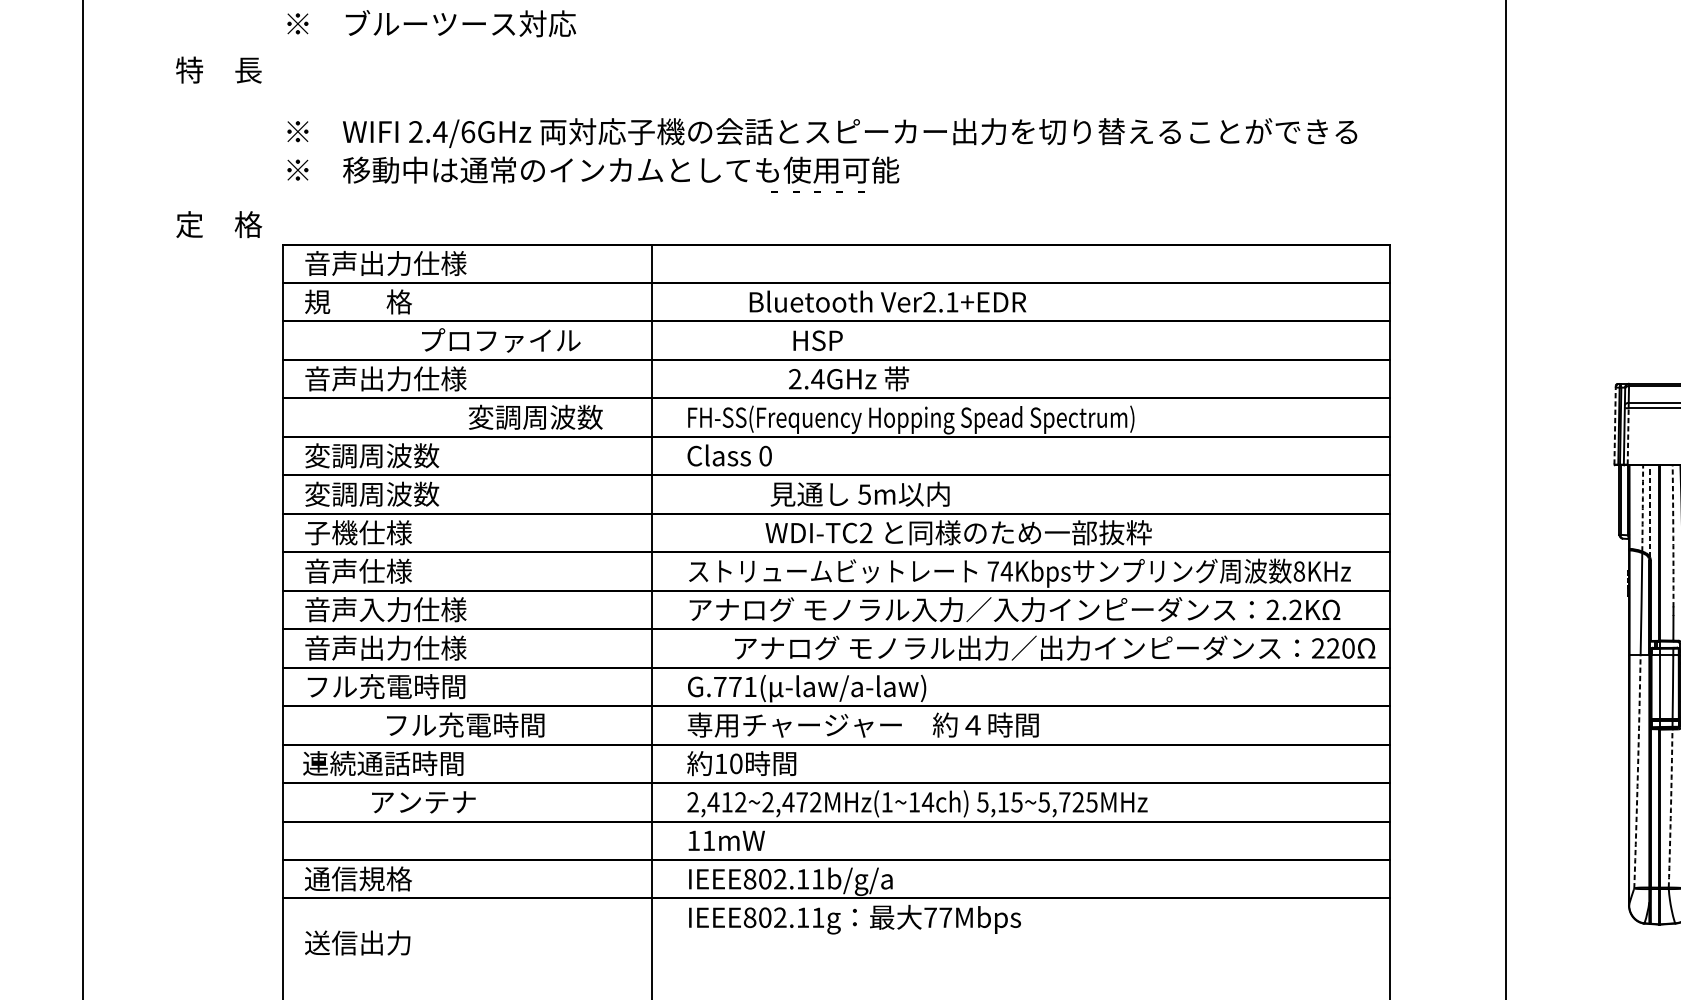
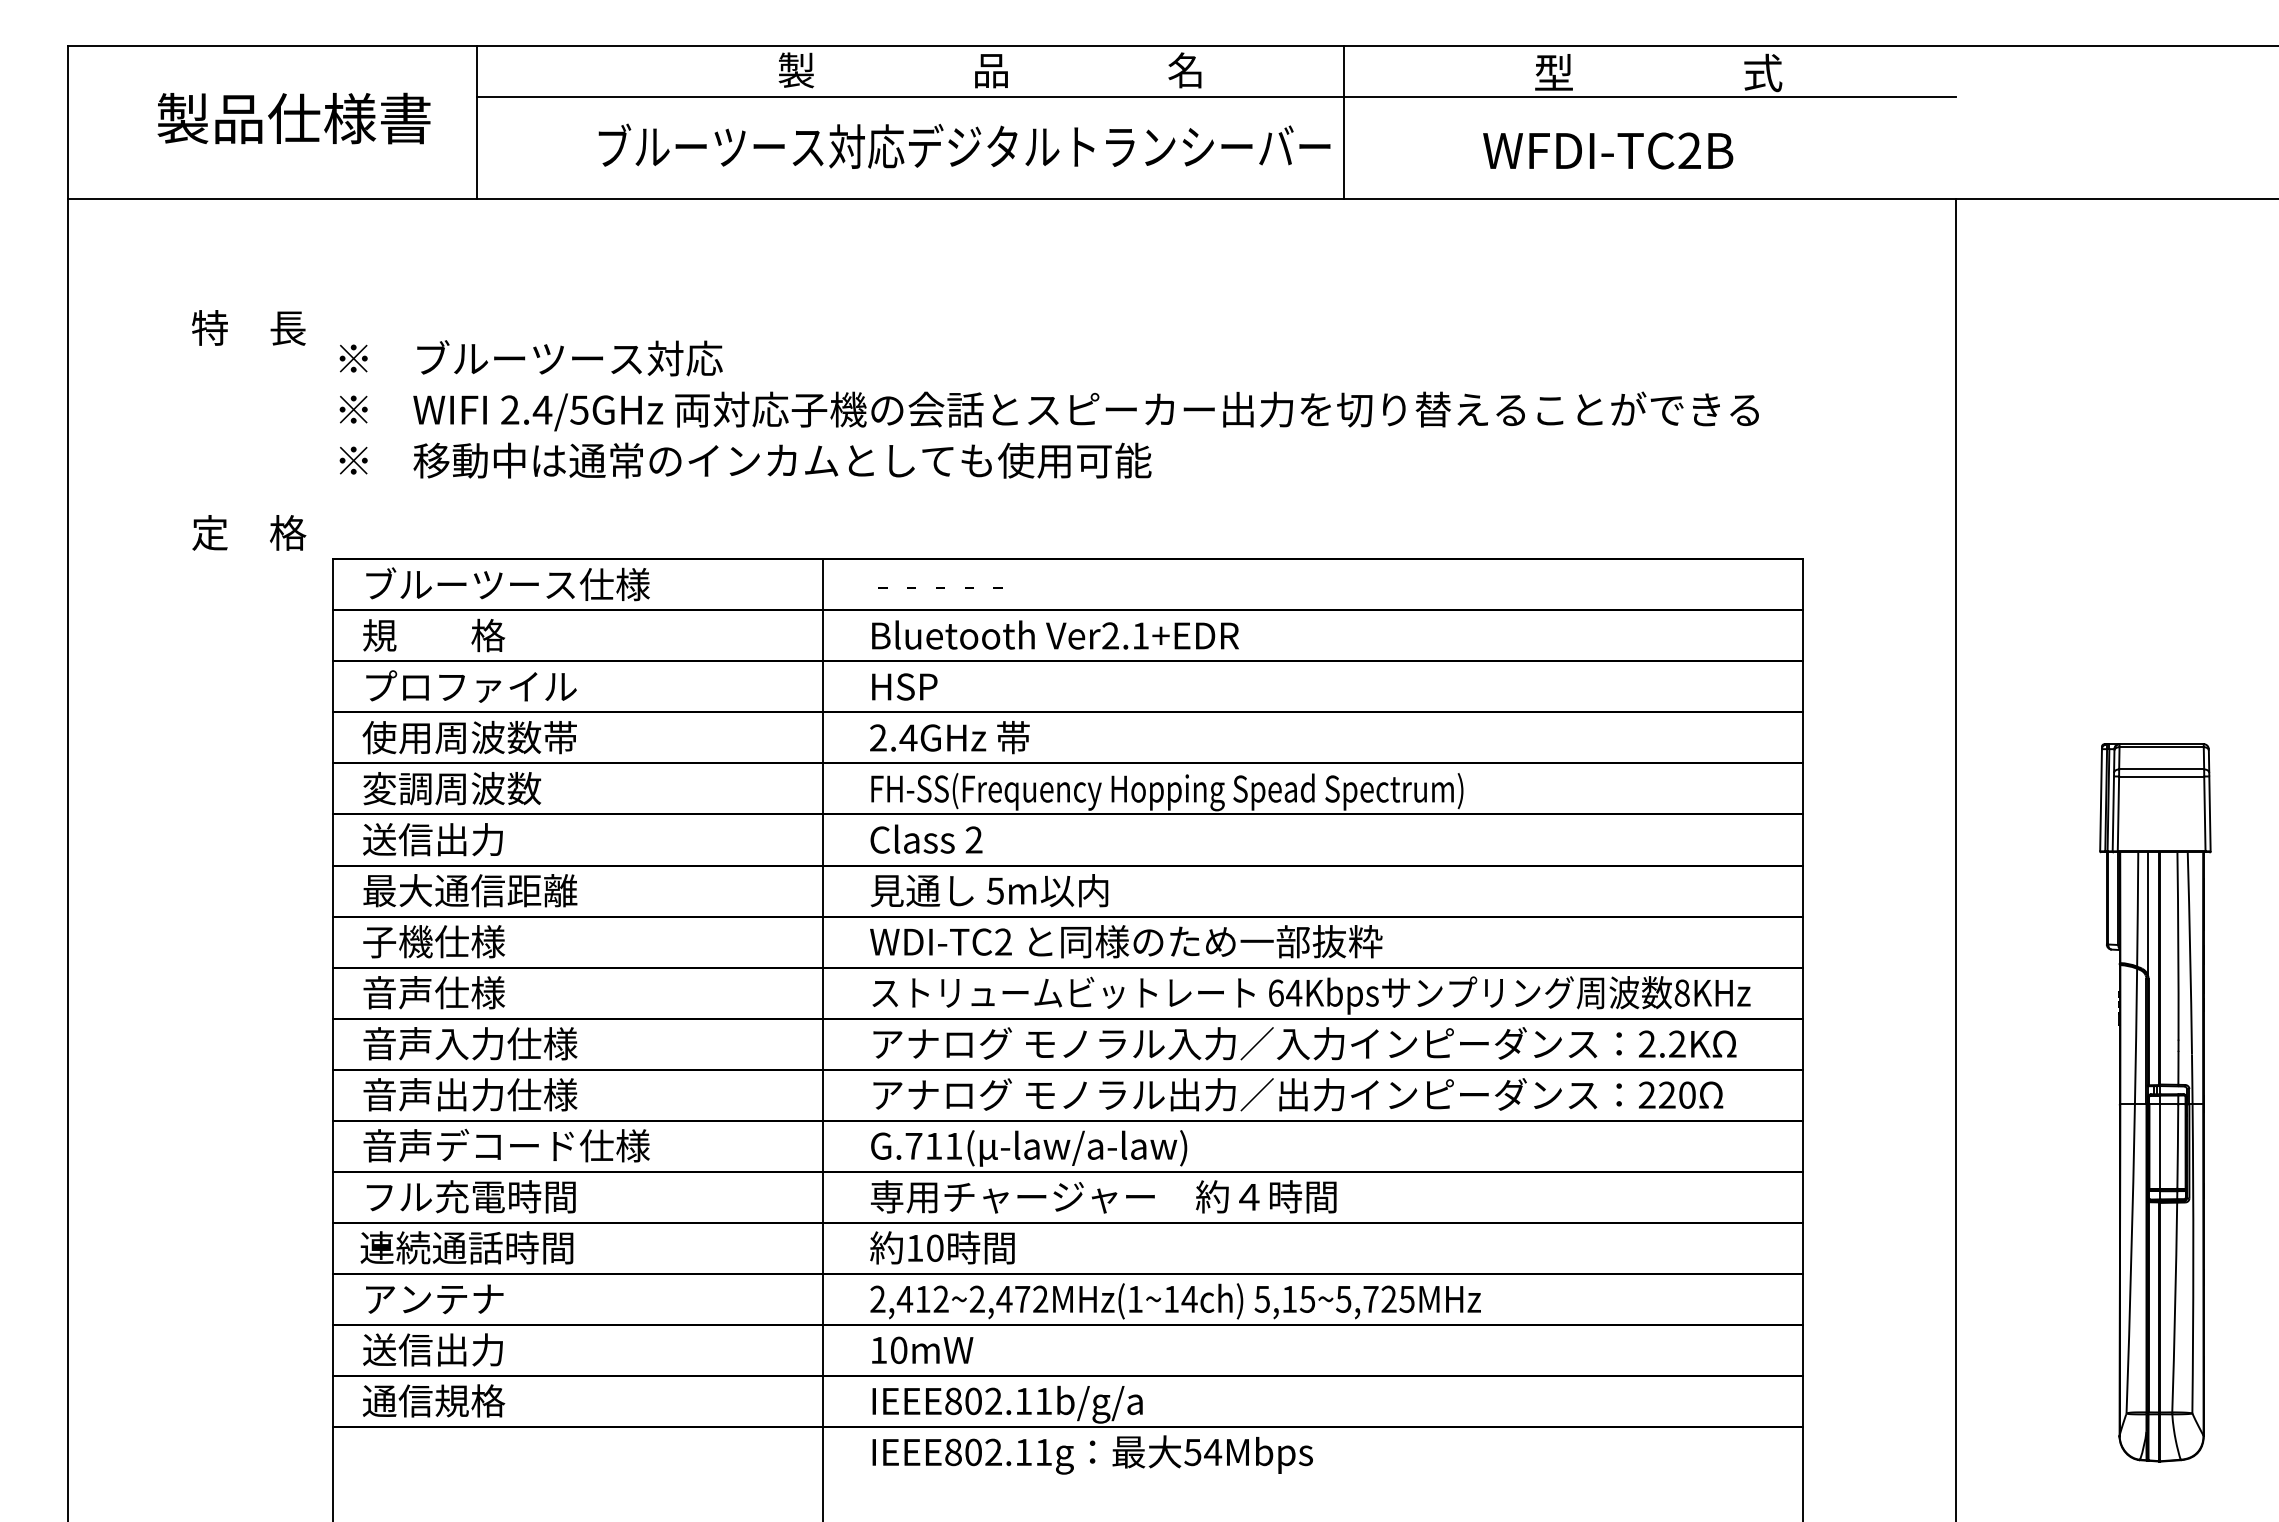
text: (431, 23) -> (530, 358), moved
text: (468, 131) -> (579, 409), 2.4/6GHz -> 2.4/5GHz
text: (817, 191) -> (940, 587), moved
text: (413, 263) -> (506, 584), 音声出力仕様 -> ブルーツース仕様
text: (888, 301) -> (1055, 634), moved
text: (501, 340) -> (471, 686), moved
text: (817, 340) -> (904, 686), moved
text: (385, 378) -> (469, 737), 音声出力仕様 -> 使用周波数帯
text: (848, 378) -> (949, 737), moved
text: (535, 417) -> (452, 788), moved
line: (1615, 424) -> (2101, 798), dashed -> solid
line: (1628, 436) -> (2118, 813), dashed -> solid
text: (372, 455) -> (452, 839), 変調周波数 -> 送信出力
text: (765, 455) -> (973, 839), 0 -> 2
text: (385, 494) -> (470, 890), 変調周波数 -> 最大通信距離
text: (860, 494) -> (989, 890), moved
arc: (1642, 508) -> (2137, 909), dashed -> solid
line: (1650, 510) -> (2147, 912), dashed -> solid
text: (958, 532) -> (1126, 941), moved
arc: (1673, 536) -> (2178, 946), dashed -> solid
text: (992, 571) -> (1275, 992), 74Kbps -> 64Kbps
text: (1055, 647) -> (1298, 1094), moved
text: (413, 686) -> (506, 1145), フル充電時間 -> 音声デコード仕様
text: (734, 687) -> (933, 1146), G.771( -> G.711(
text: (465, 724) -> (470, 1196), moved
arc: (1638, 771) -> (2131, 1258), dashed -> solid
text: (423, 802) -> (434, 1299), moved
arc: (1671, 808) -> (2175, 1307), dashed -> solid
text: (709, 840) -> (899, 1350), 11mW -> 10mW
text: (938, 917) -> (1203, 1452), 77Mbps -> 54Mbps
text: (357, 942) -> (432, 1349), moved

